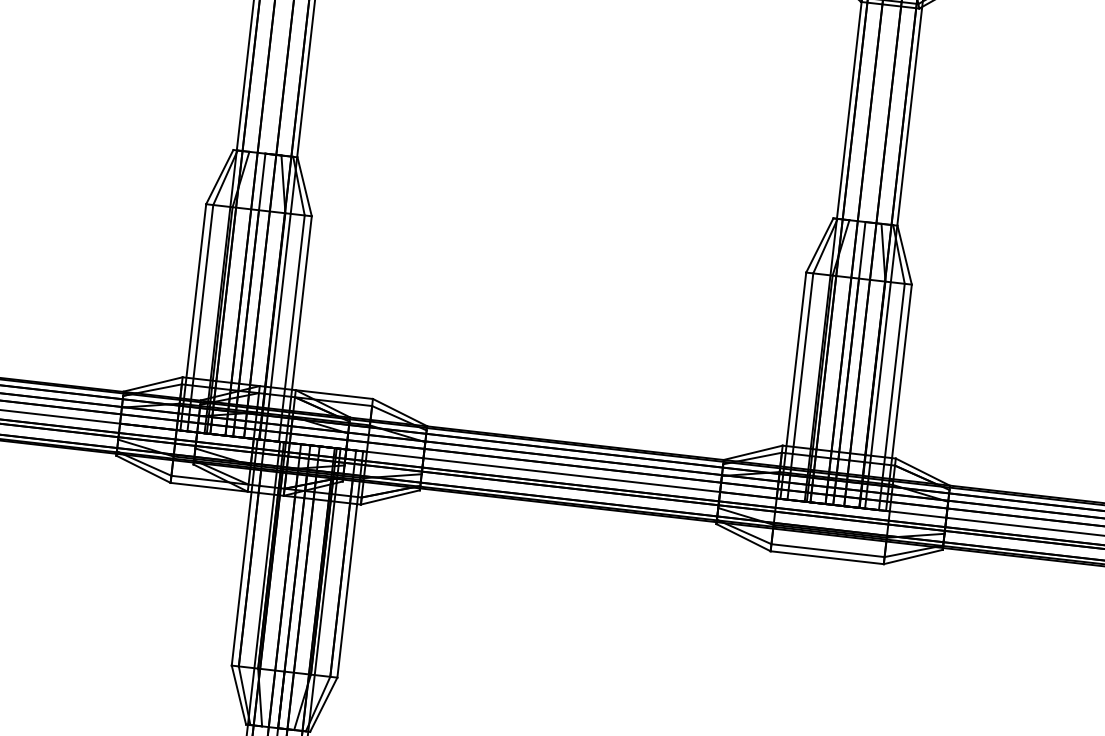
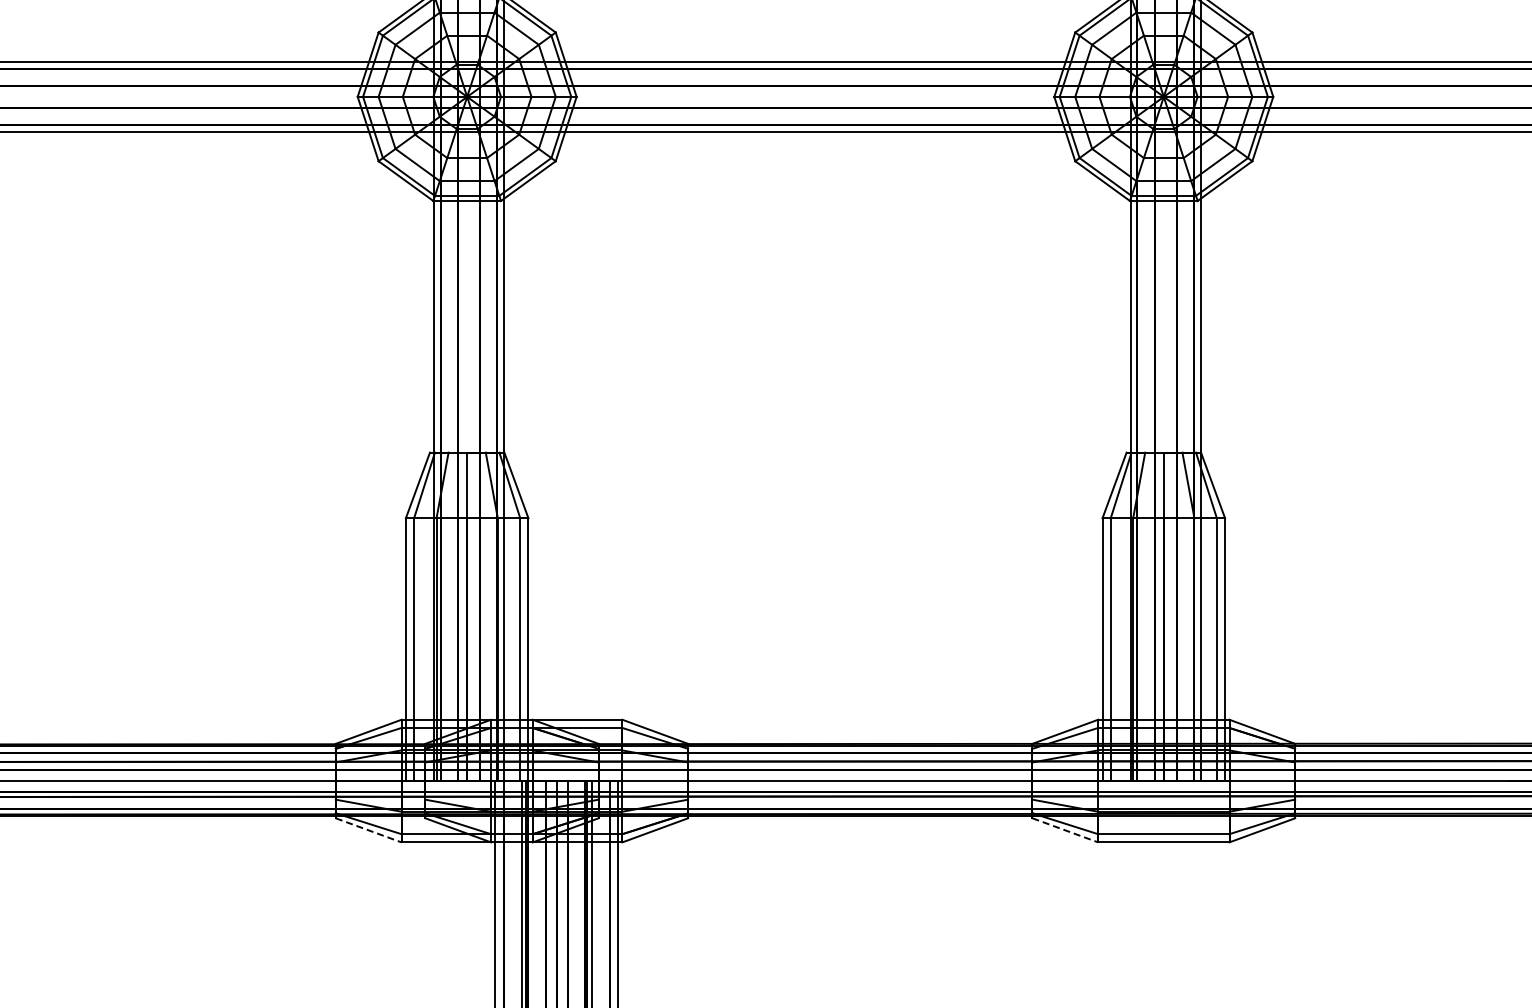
line: (143, 469) -> (368, 830), solid -> dashed
line: (743, 537) -> (1065, 830), solid -> dashed

